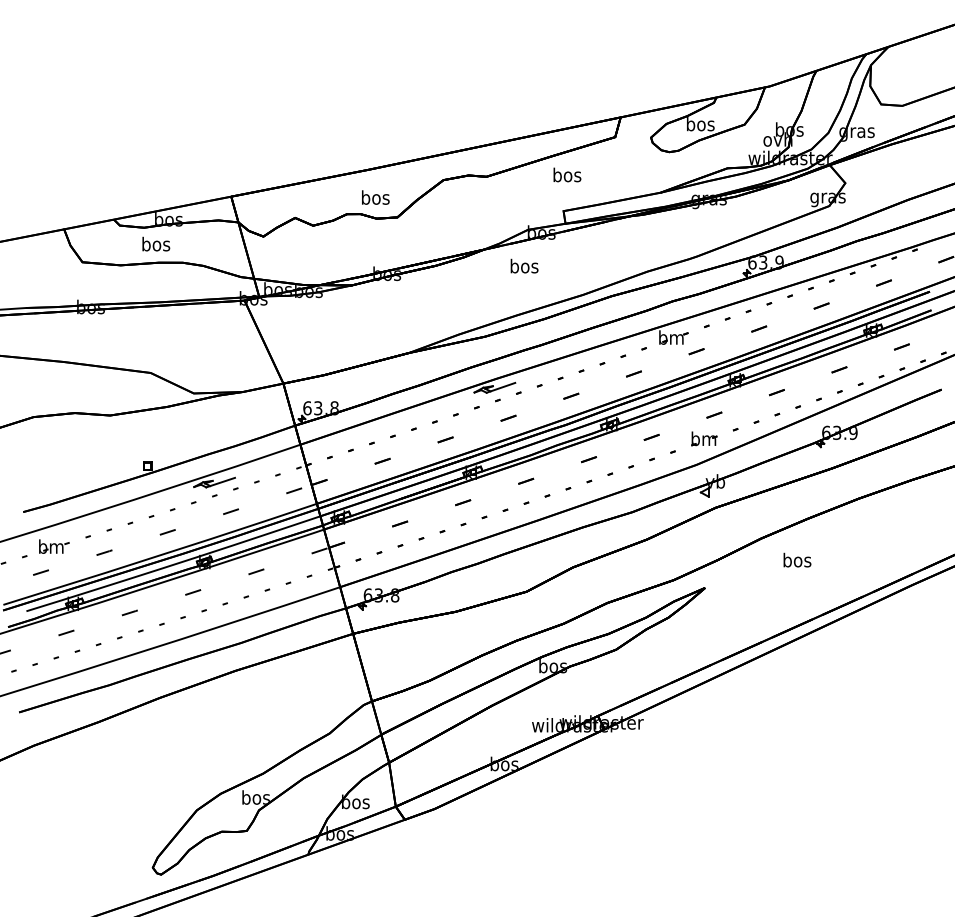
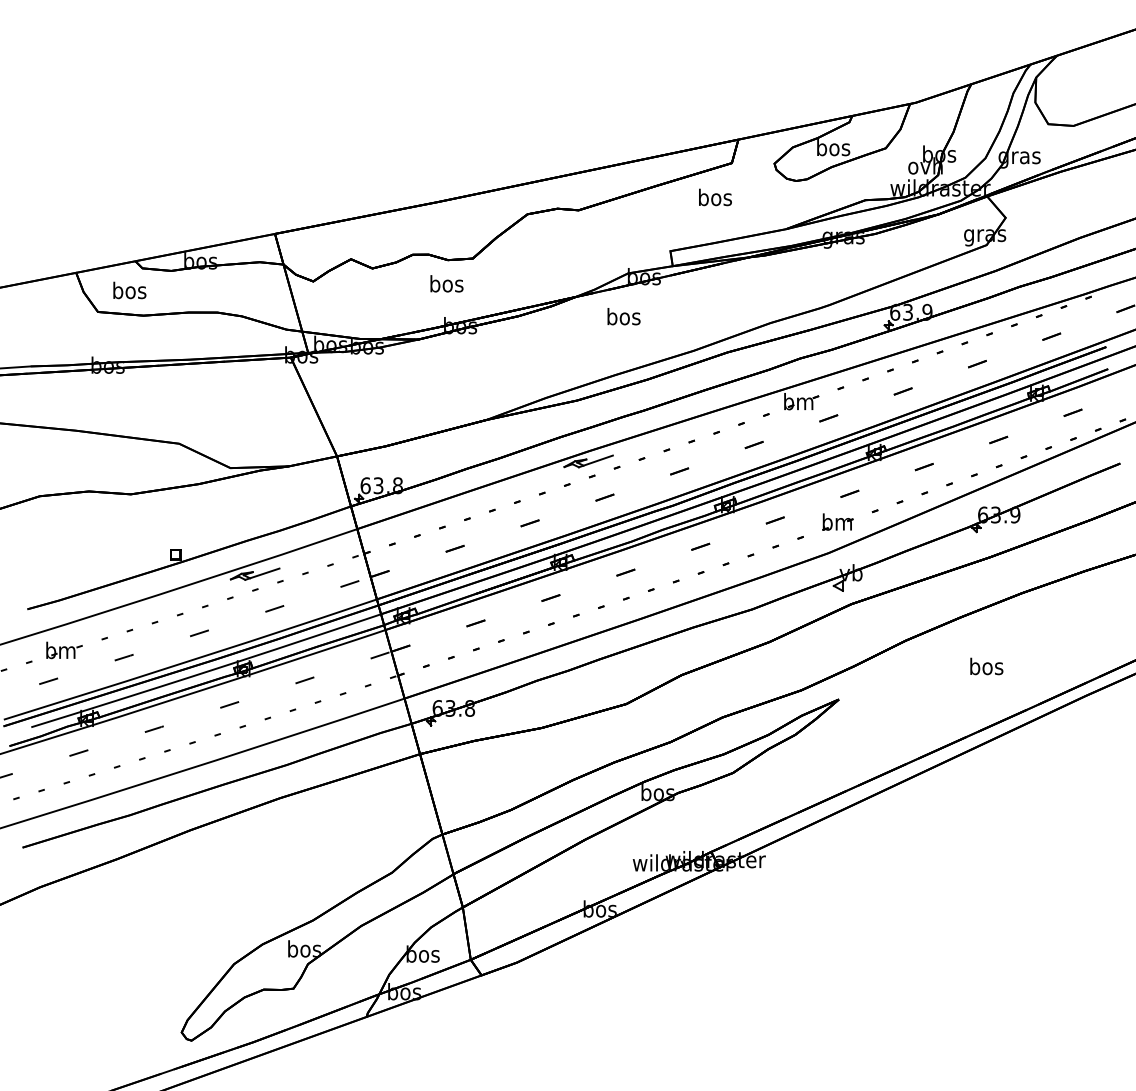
text: (567, 174) -> (715, 196), moved
text: (375, 197) -> (446, 283), moved
text: (156, 243) -> (130, 289), moved
text: (797, 559) -> (986, 665), moved

